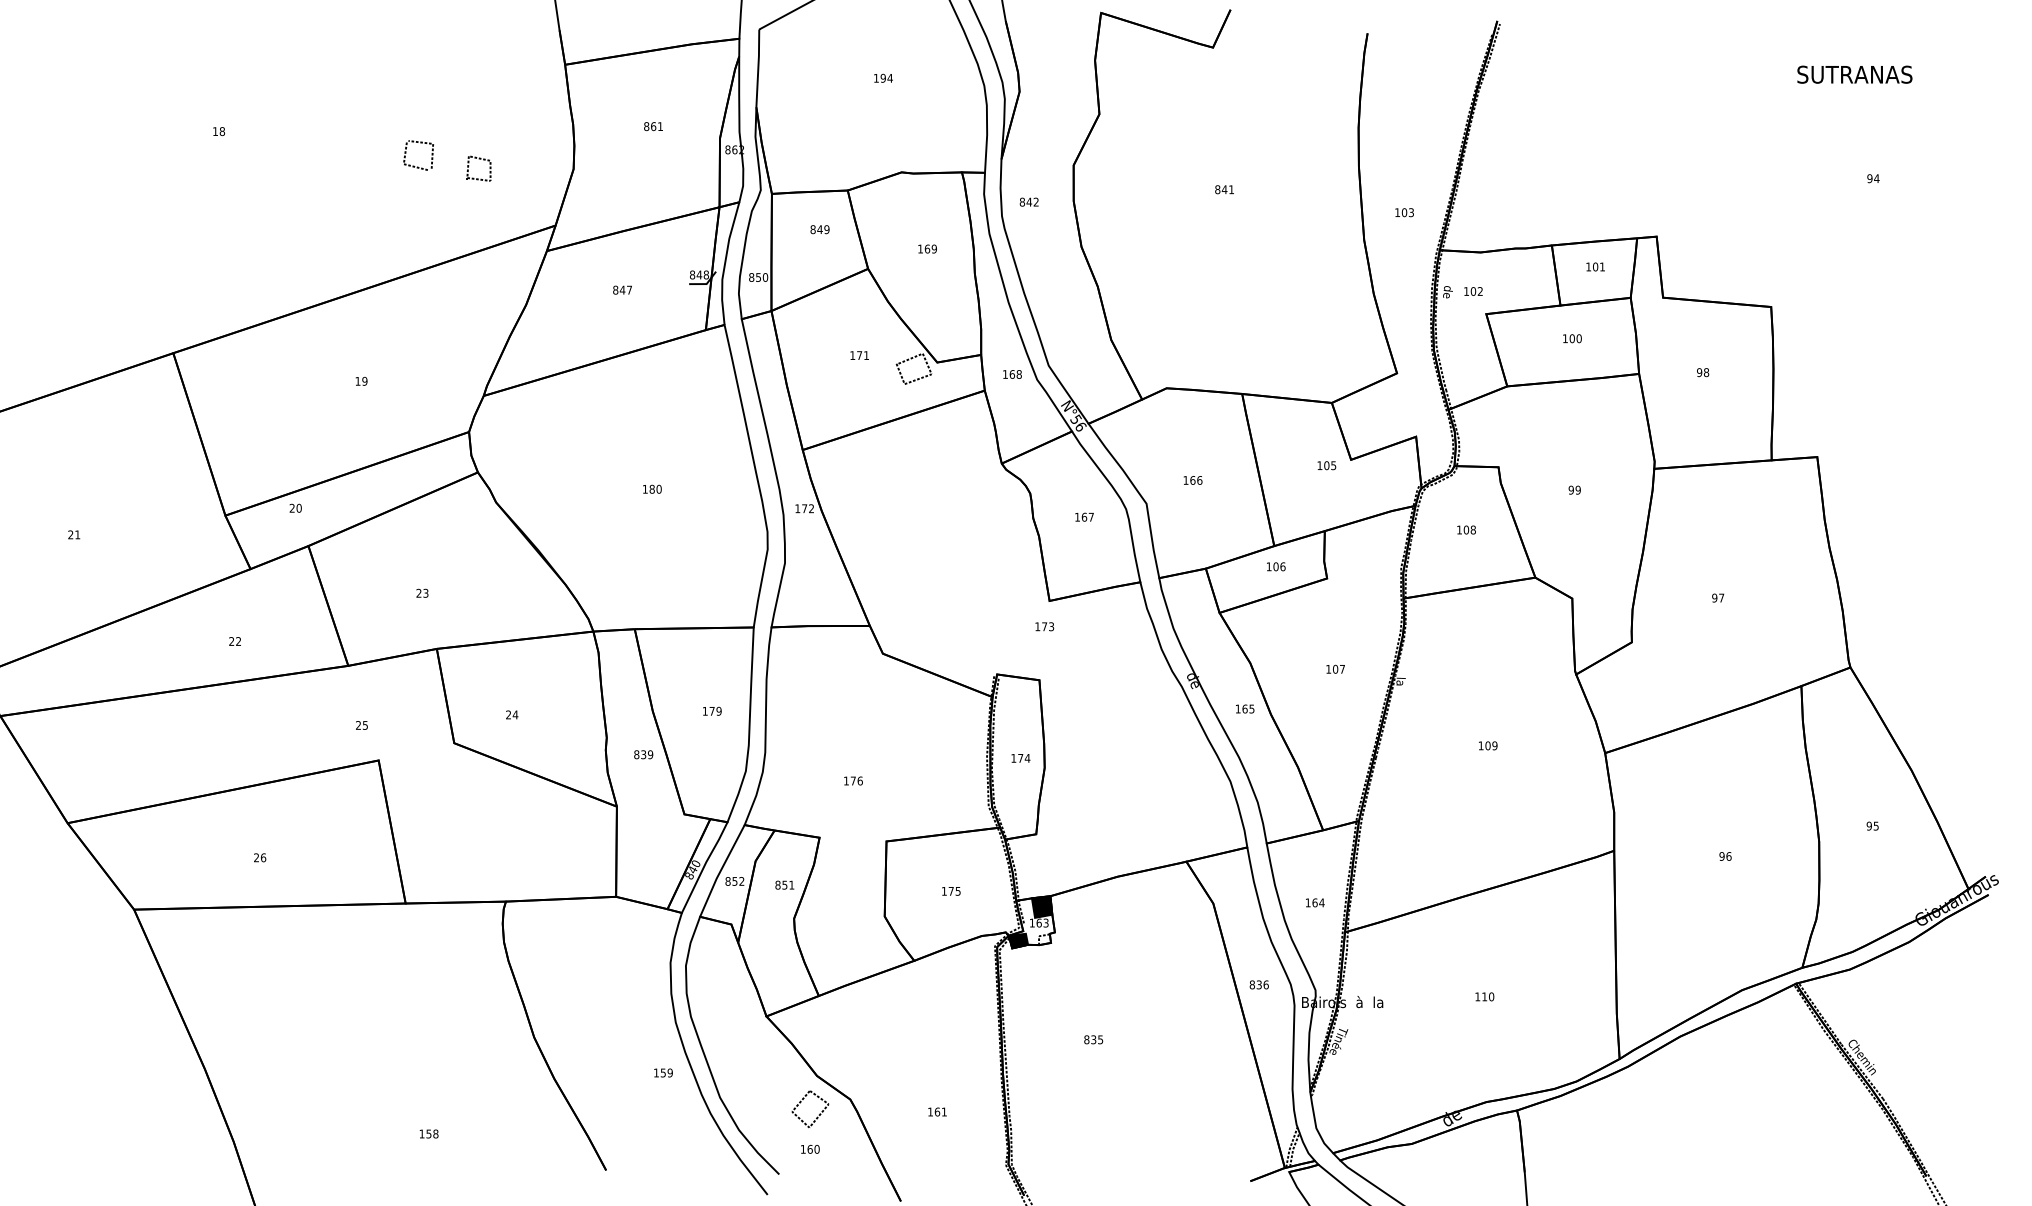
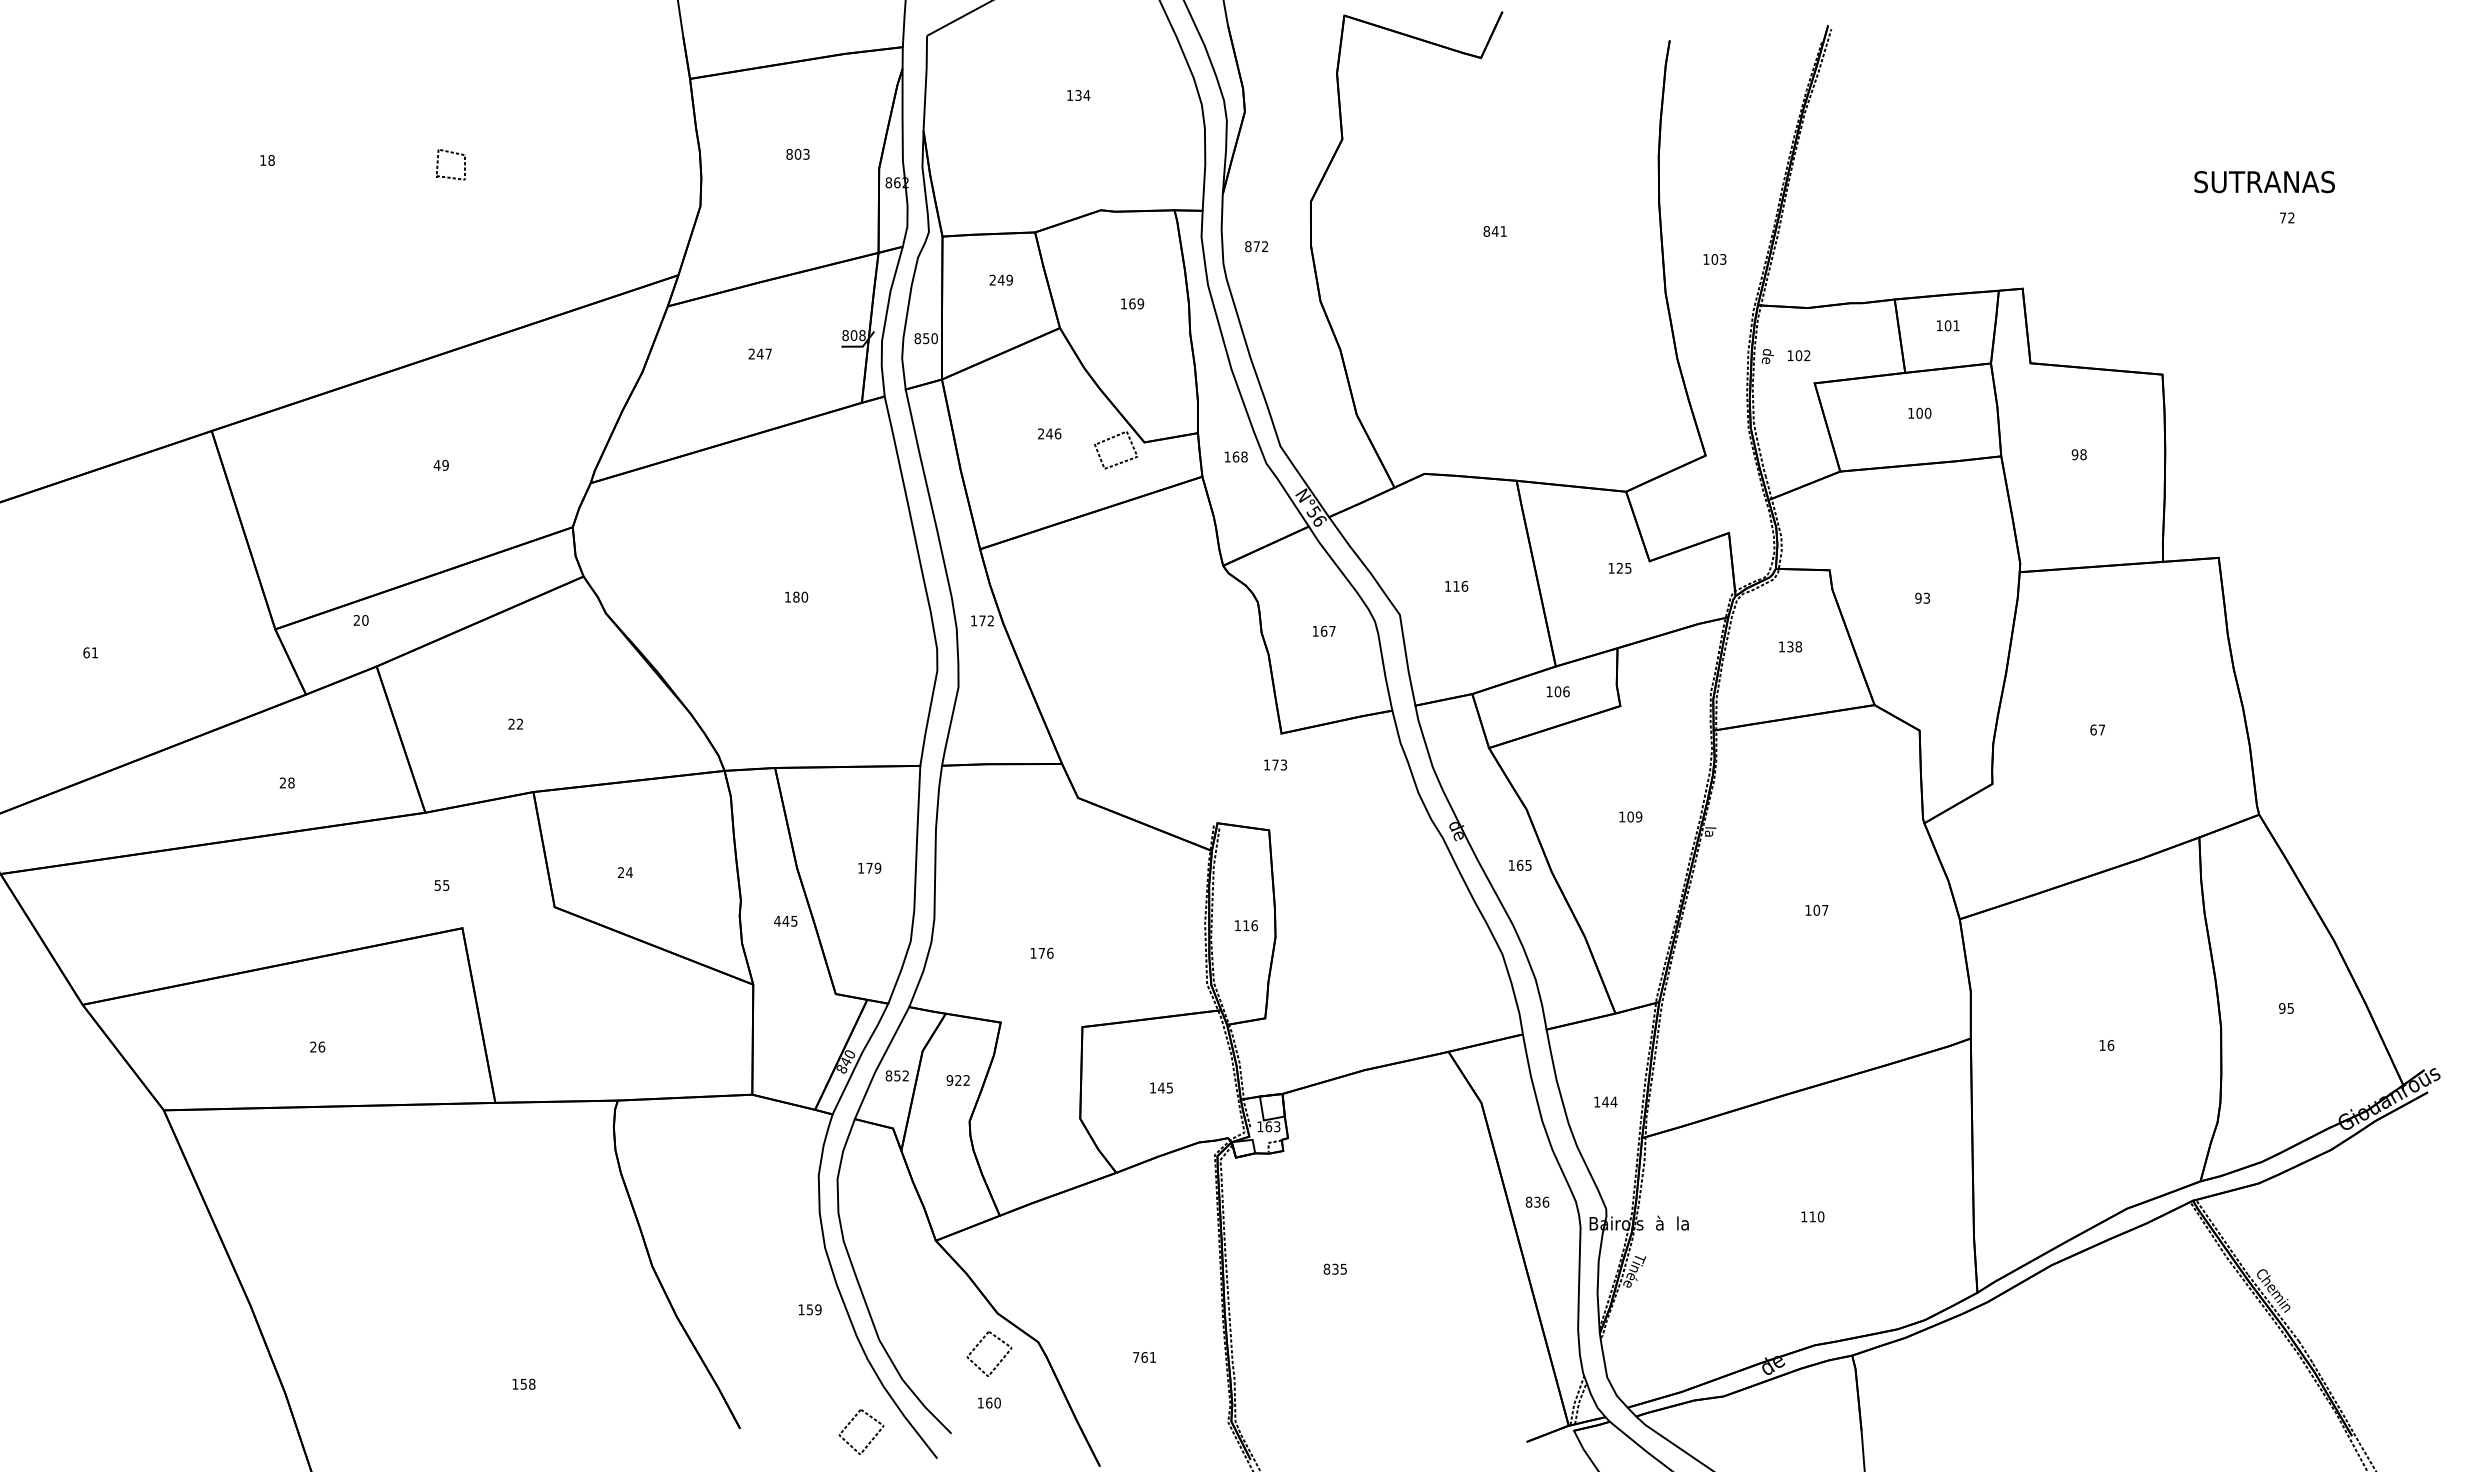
text: (1854, 75) -> (2264, 182), moved
text: (883, 78) -> (1078, 95), 194 -> 134
text: (657, 125) -> (802, 153), 861 -> 803
part: (479, 159) -> (451, 153), moved
part: (414, 166) -> (506, 202), removed
text: (1872, 178) -> (2286, 217), 94 -> 72
text: (1029, 202) -> (1256, 246), 842 -> 872
text: (812, 229) -> (992, 279), 849 -> 249
text: (699, 274) -> (853, 335), 848 -> 808
text: (615, 289) -> (751, 353), 847 -> 247
text: (859, 355) -> (1049, 433), 171 -> 246
text: (357, 381) -> (436, 465), 19 -> 49
text: (1326, 465) -> (1619, 568), 105 -> 125
text: (1192, 479) -> (1456, 585), 166 -> 116
text: (1577, 489) -> (1926, 597), 99 -> 93
text: (1466, 529) -> (1790, 646), 108 -> 138
text: (70, 534) -> (86, 652), 21 -> 61
text: (426, 593) -> (520, 724), 23 -> 22
text: (1714, 597) -> (2093, 729), 97 -> 67
text: (238, 641) -> (291, 782), 22 -> 28
text: (1342, 668) -> (1638, 816), 107 -> 109
text: (358, 725) -> (437, 885), 25 -> 55
text: (1494, 745) -> (1824, 909), 109 -> 107
text: (643, 754) -> (785, 920), 839 -> 445
text: (1024, 758) -> (1250, 925), 174 -> 116
text: (1722, 856) -> (2102, 1045), 96 -> 16
text: (784, 885) -> (957, 1080), 851 -> 922
text: (951, 890) -> (1161, 1087), 175 -> 145
text: (1314, 902) -> (1605, 1101), 164 -> 144
fill: (1041, 906) -> (1271, 1106), removed
fill: (1018, 940) -> (1243, 1148), removed
text: (930, 1112) -> (1136, 1357), 161 -> 761
line: (713, 1179) -> (871, 1439), added

